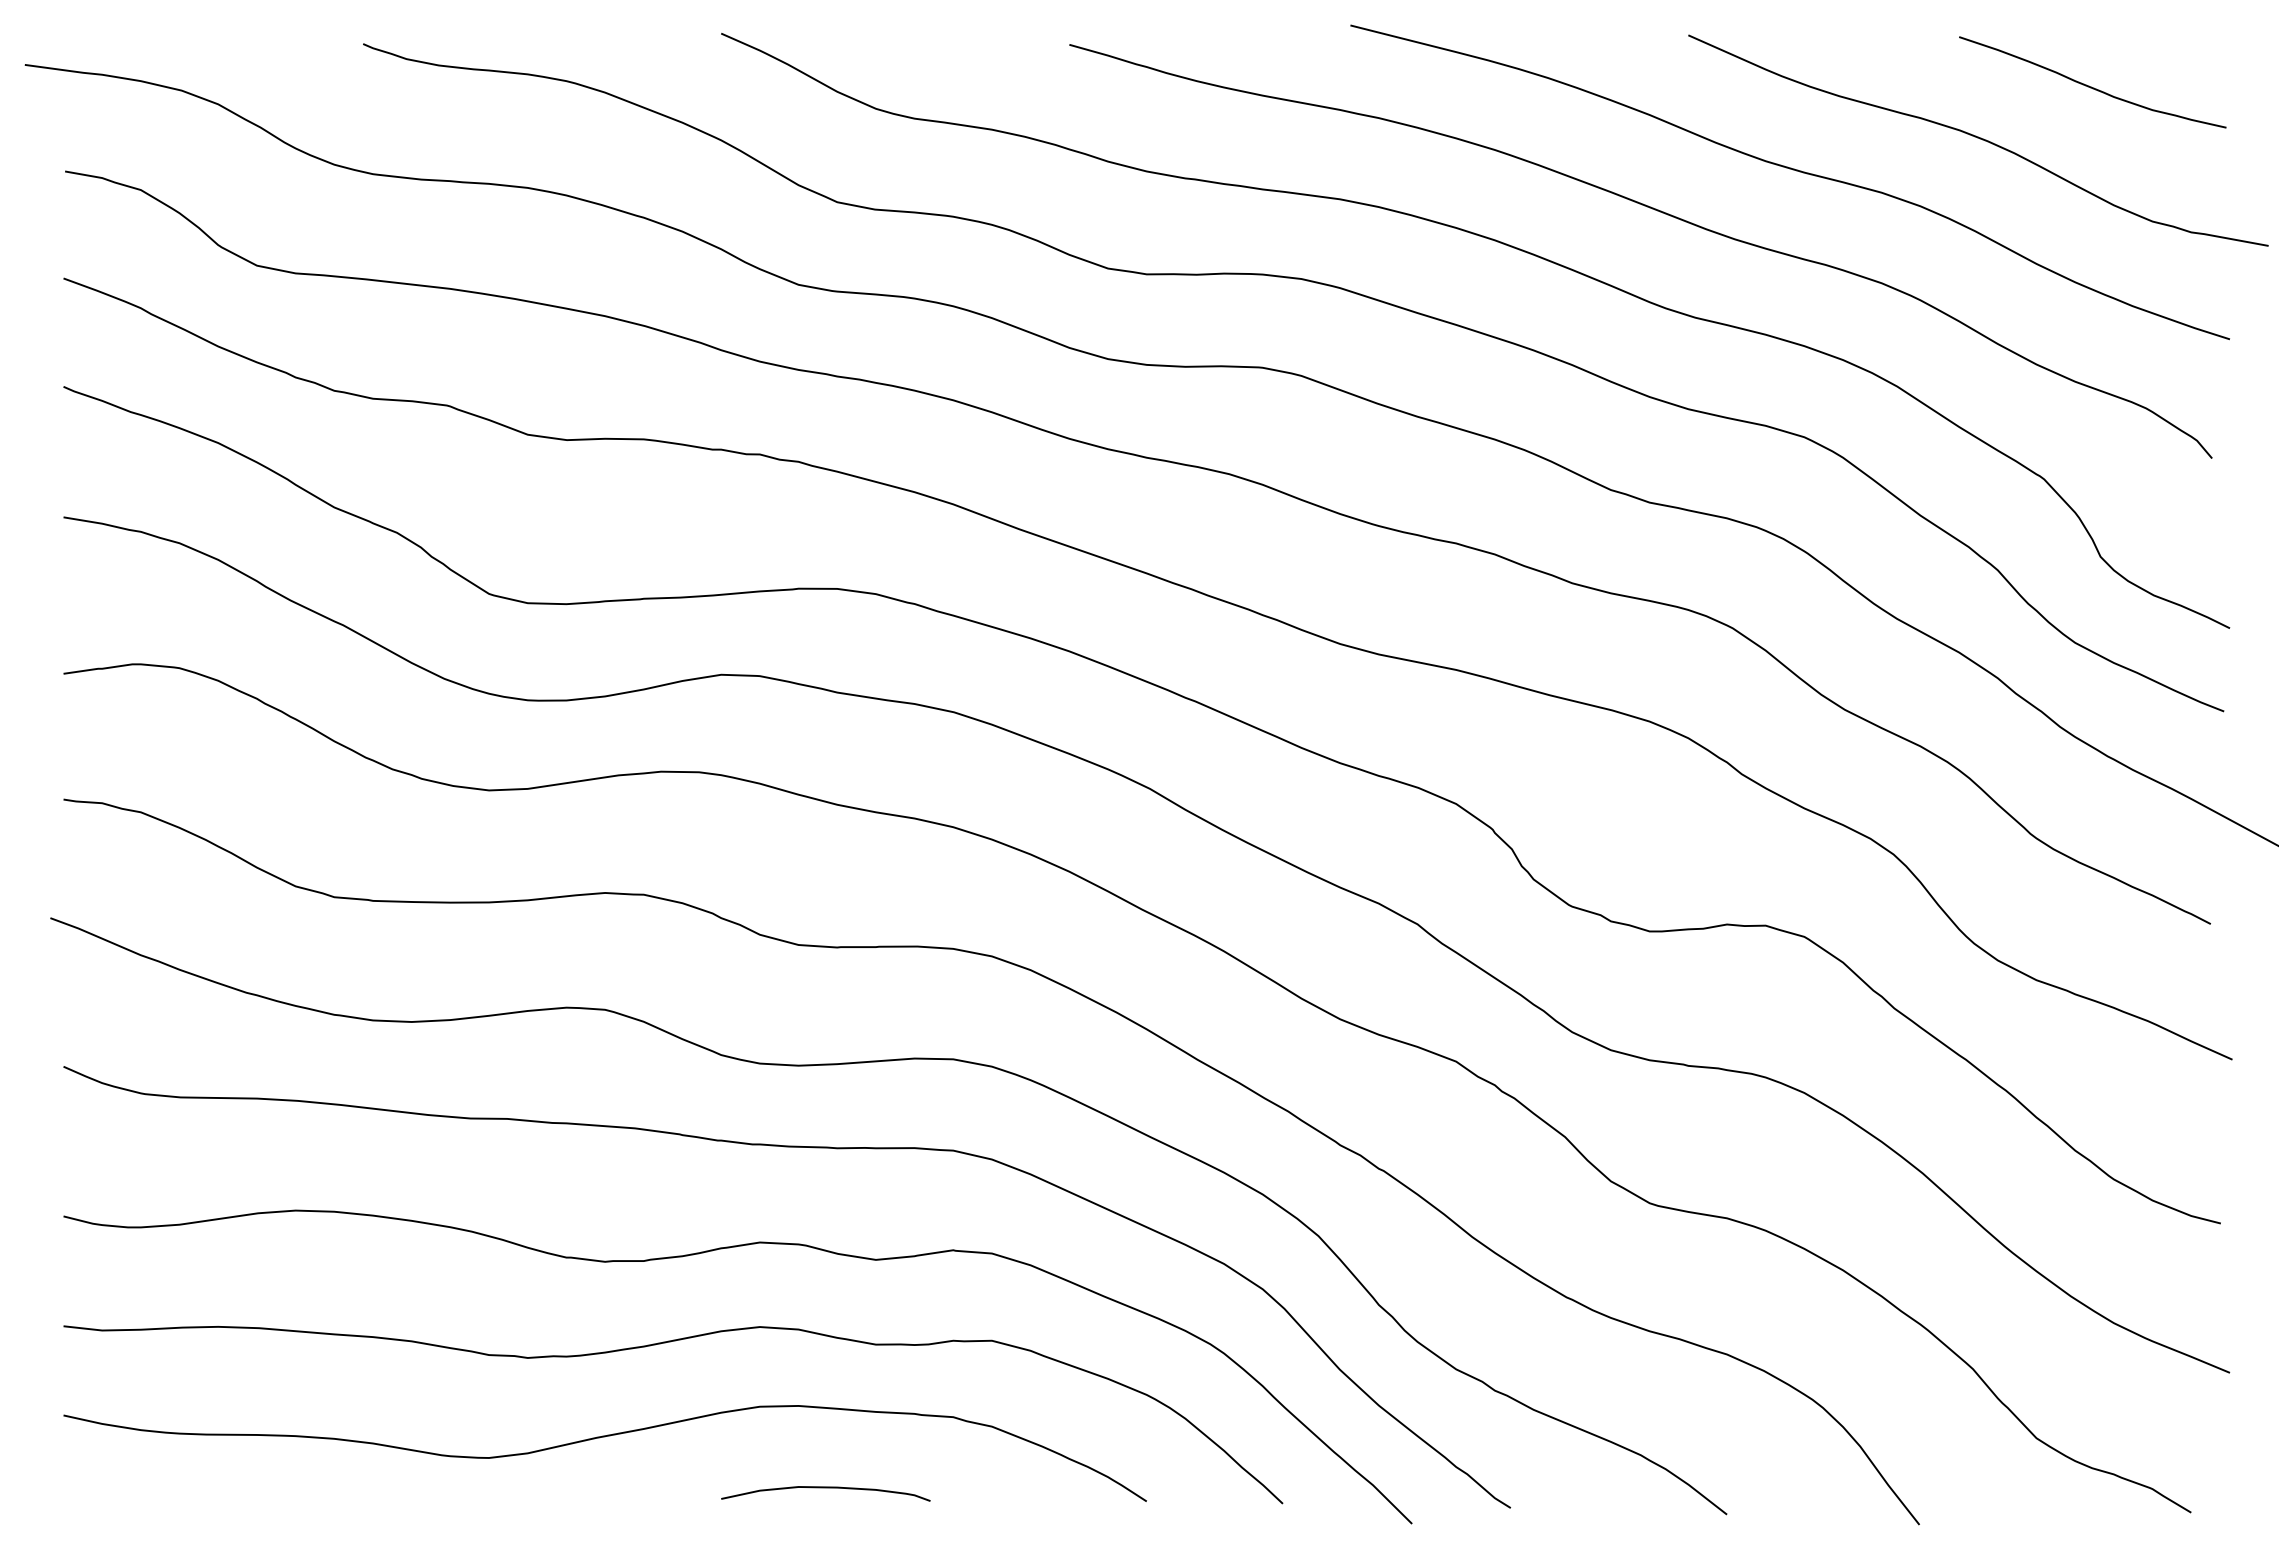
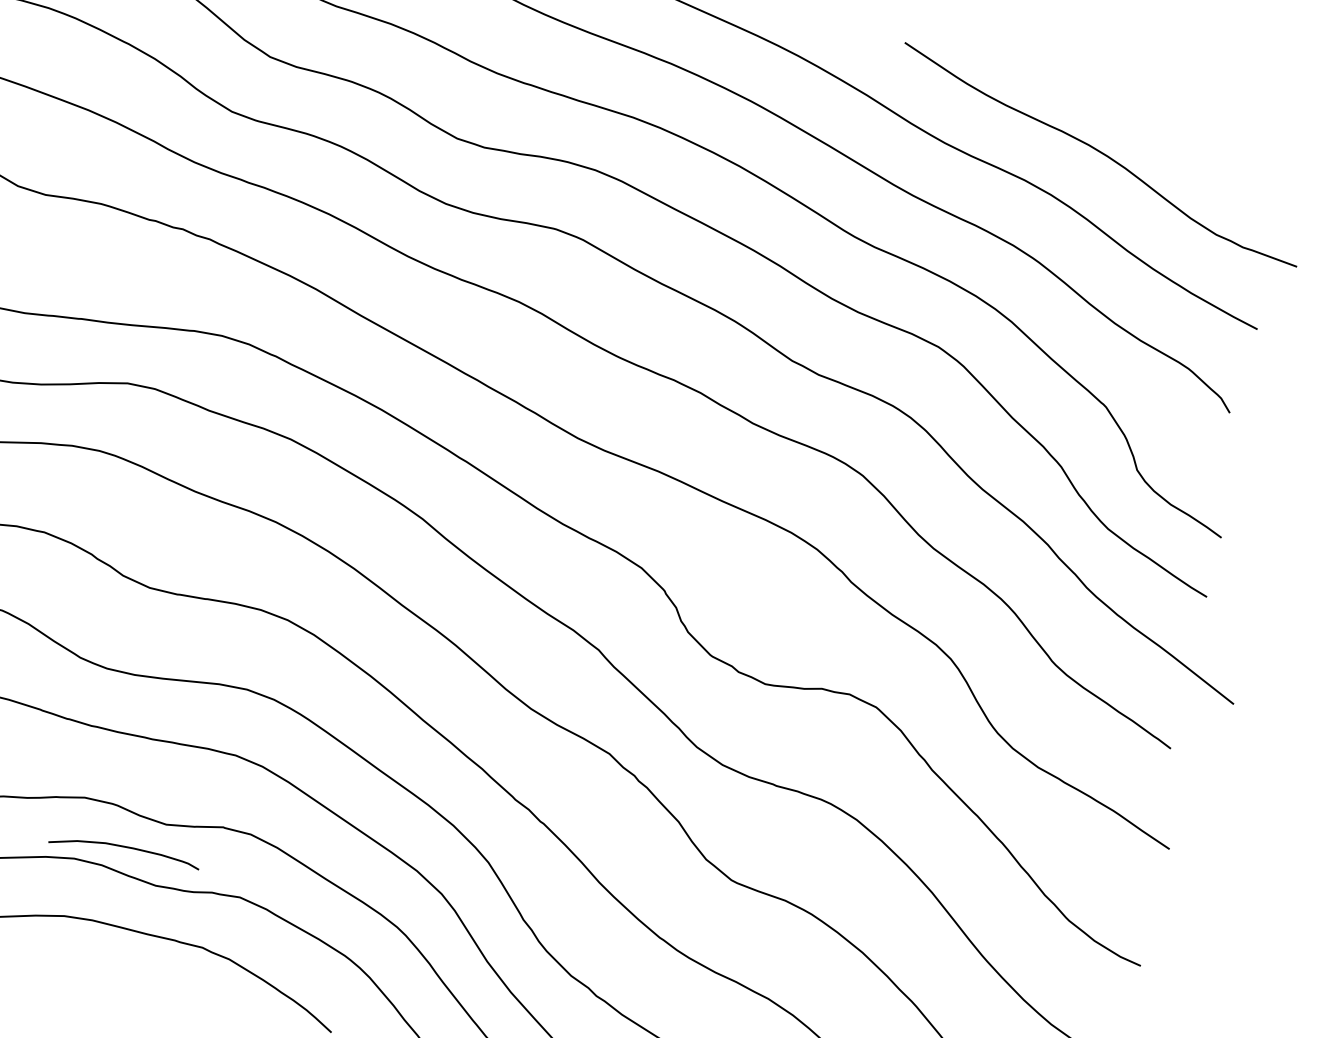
curve: (2091, 86) -> (1189, 129), removed
curve: (825, 1488) -> (124, 847), moved

